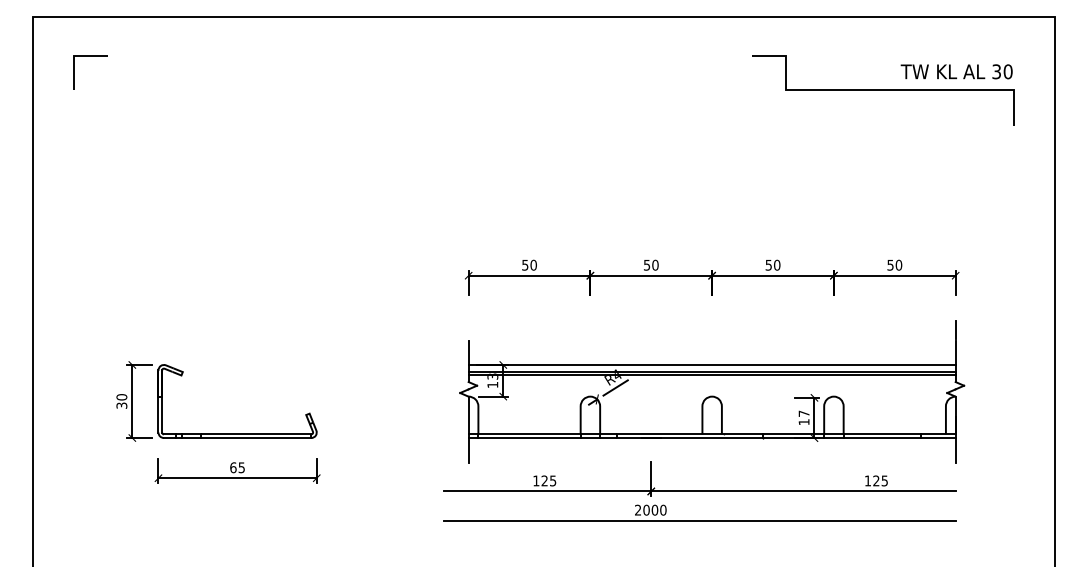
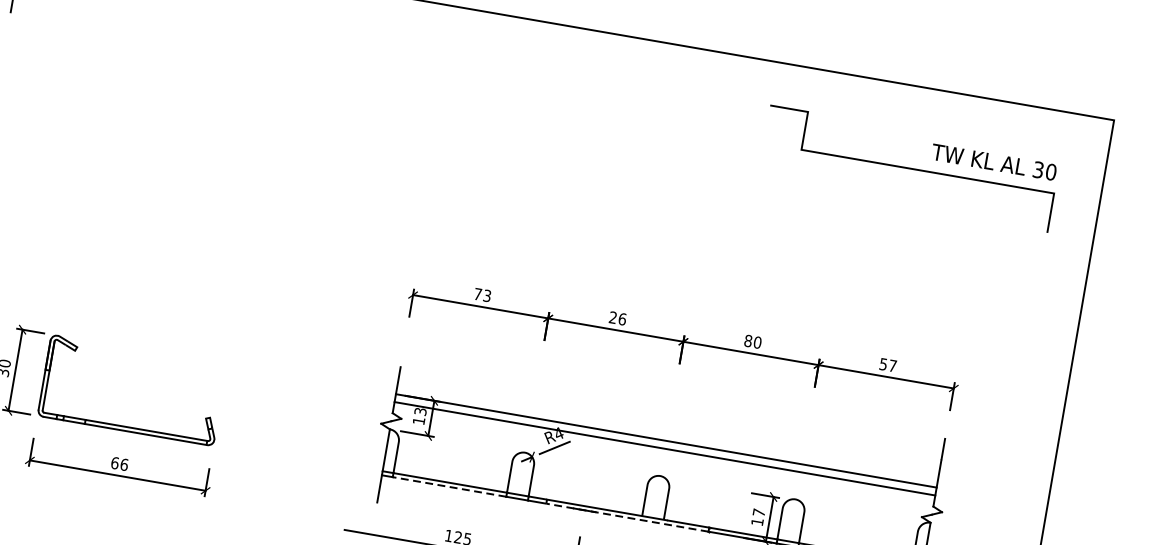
text: (529, 264) -> (482, 294), 50 -> 73
text: (651, 264) -> (618, 317), 50 -> 26
text: (768, 264) -> (748, 340), 50 -> 80
text: (898, 264) -> (892, 365), 50 -> 57
line: (711, 375) -> (663, 452), removed
line: (529, 438) -> (449, 487), solid -> dashed
line: (689, 438) -> (627, 518), solid -> dashed
text: (241, 467) -> (124, 464), 65 -> 66

